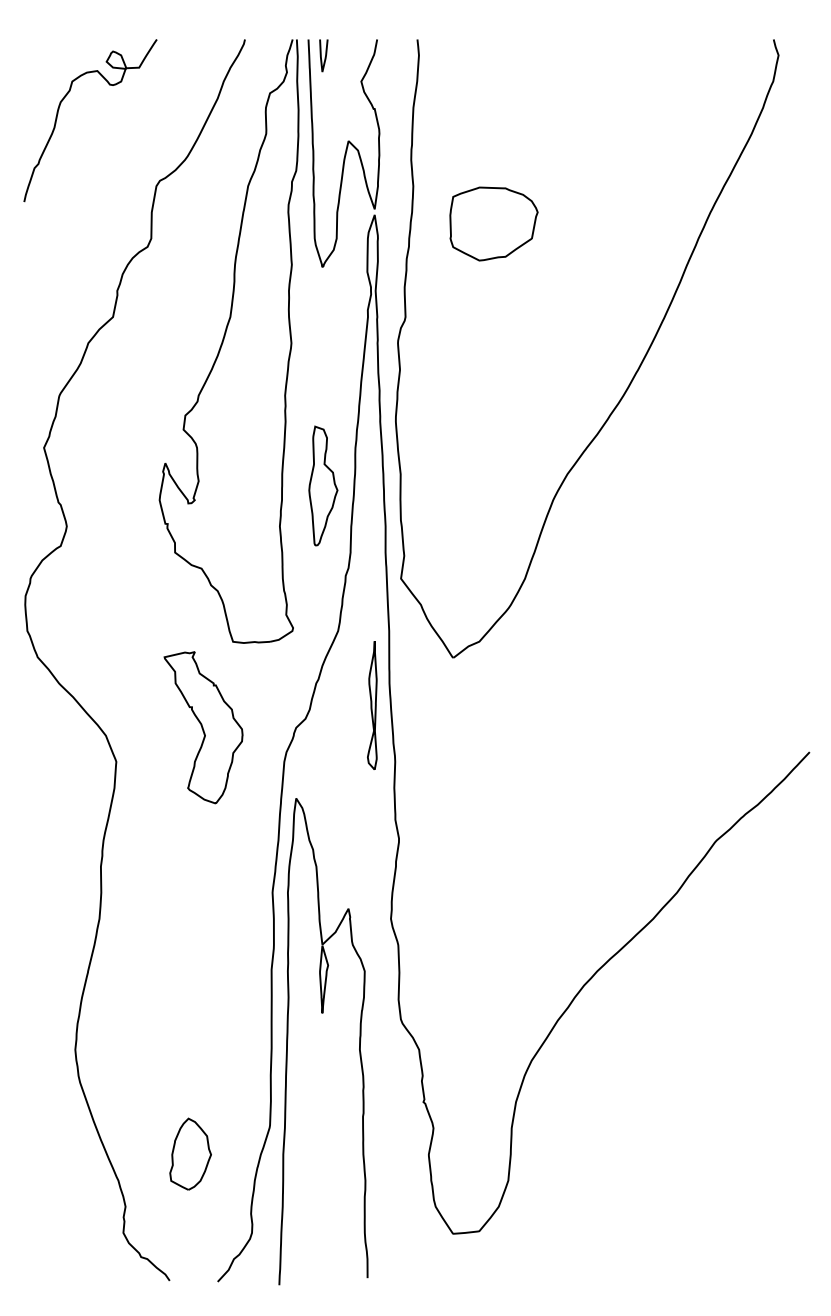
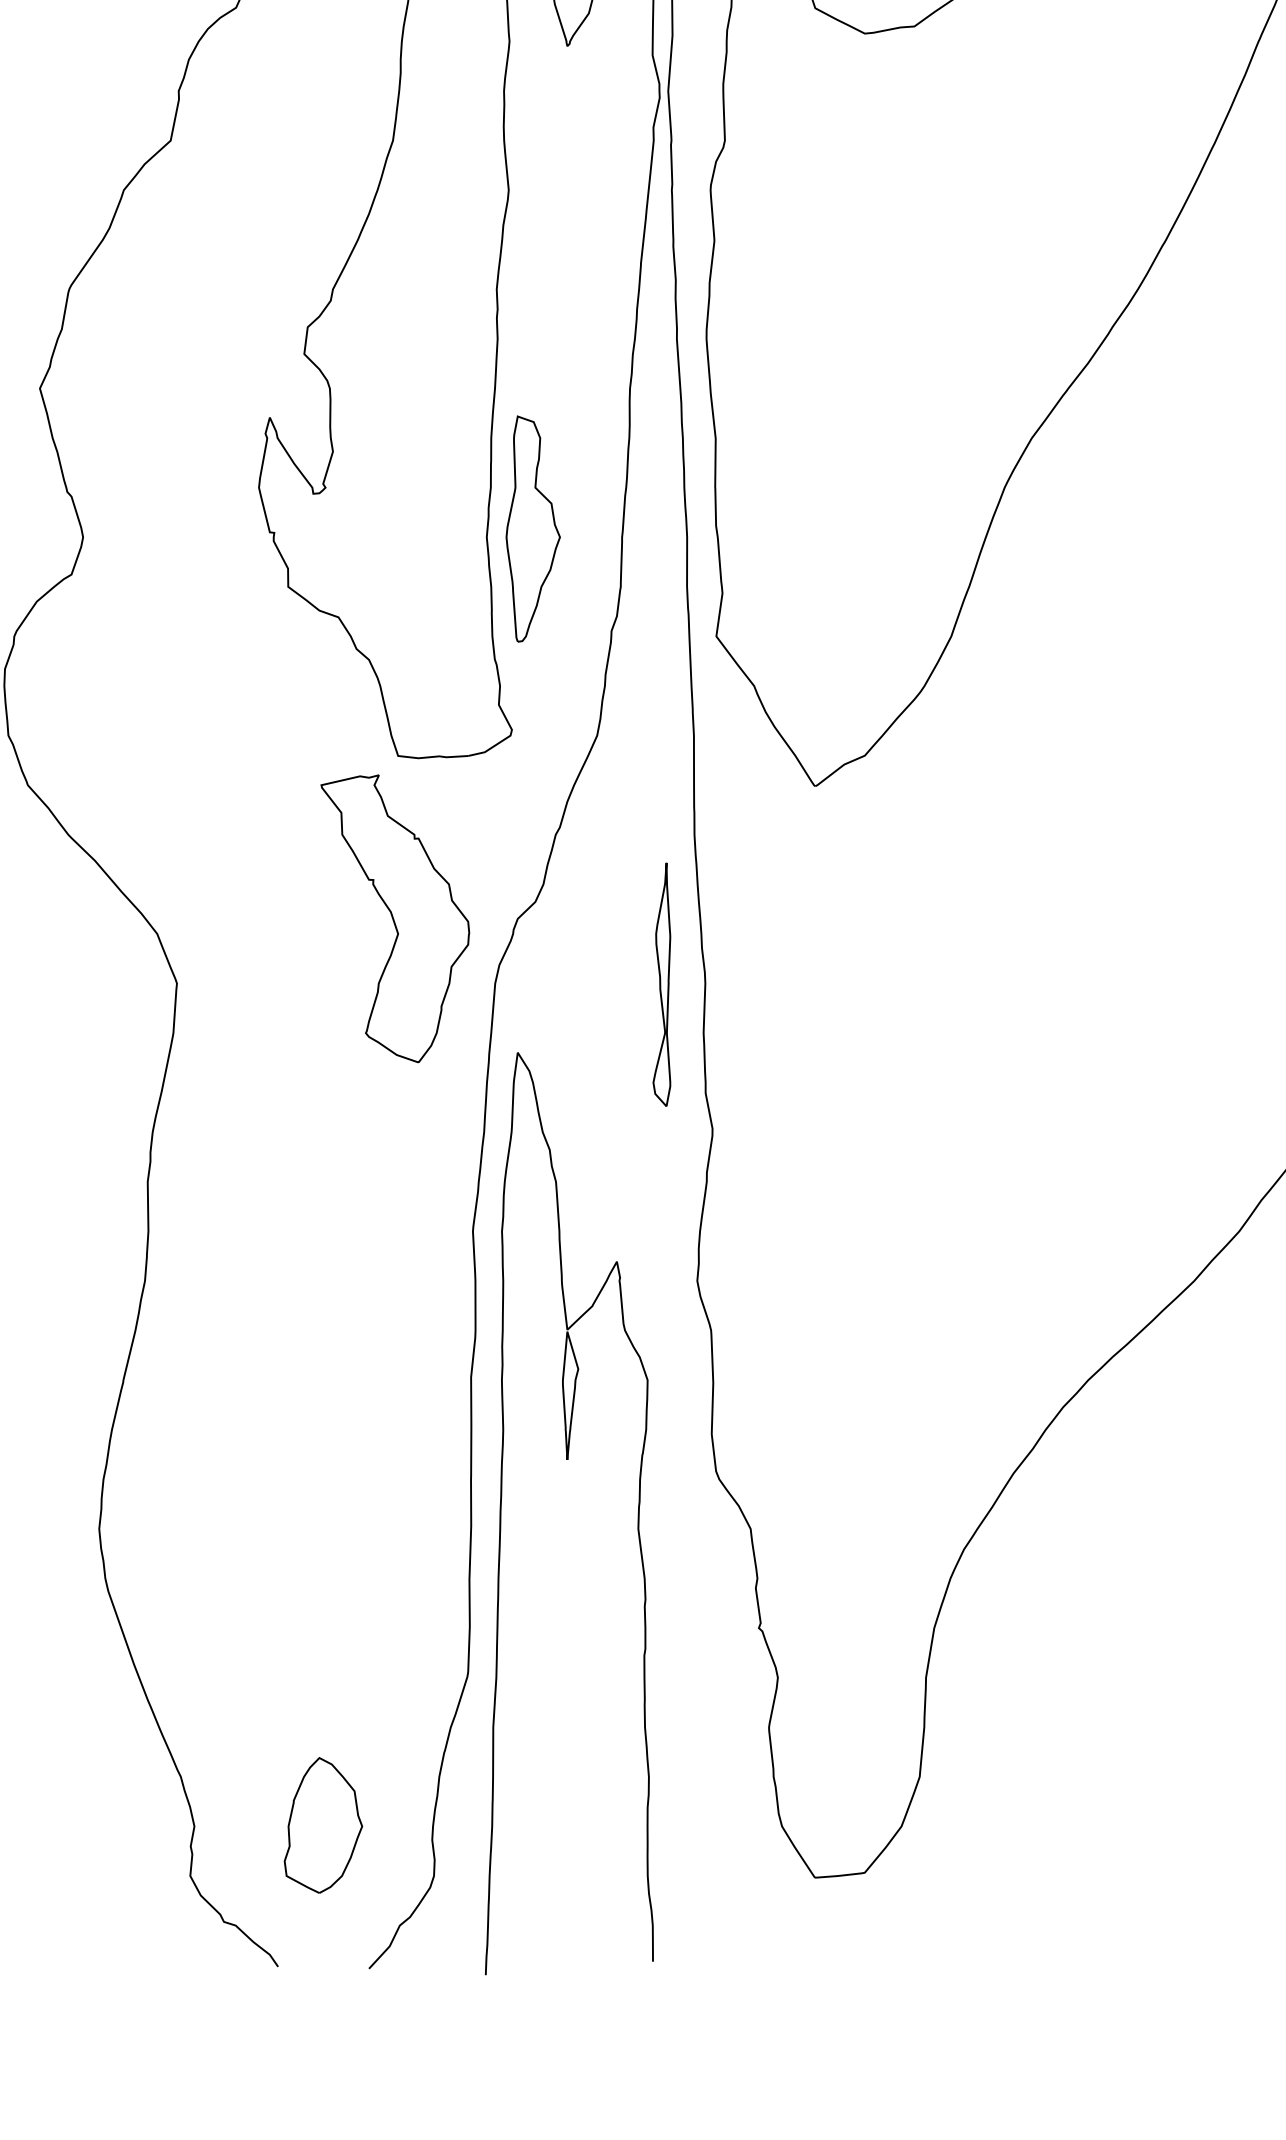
part: (323, 485) -> (533, 527), moved
part: (372, 705) -> (662, 984), moved
part: (203, 727) -> (395, 918), moved
part: (190, 1153) -> (323, 1824), moved

